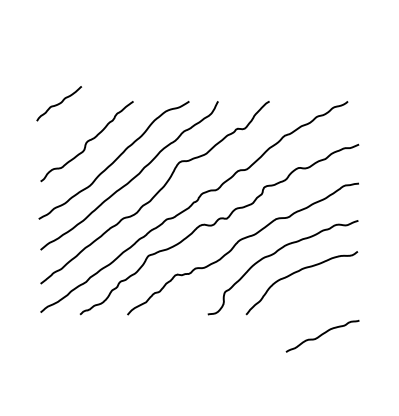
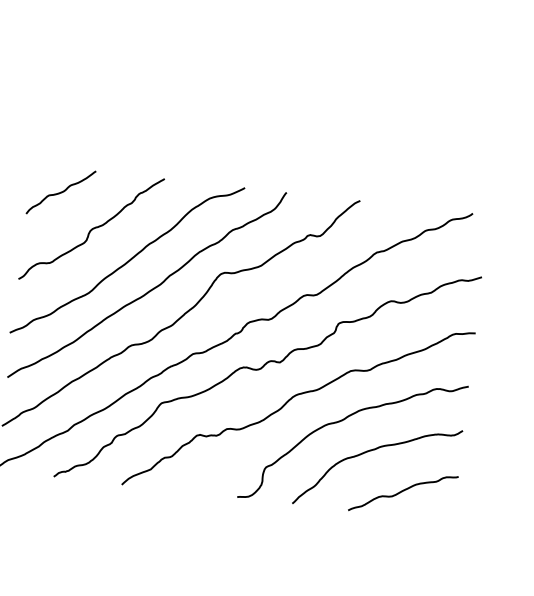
curve: (58, 103) -> (60, 192), moved
curve: (322, 335) -> (403, 492), moved

